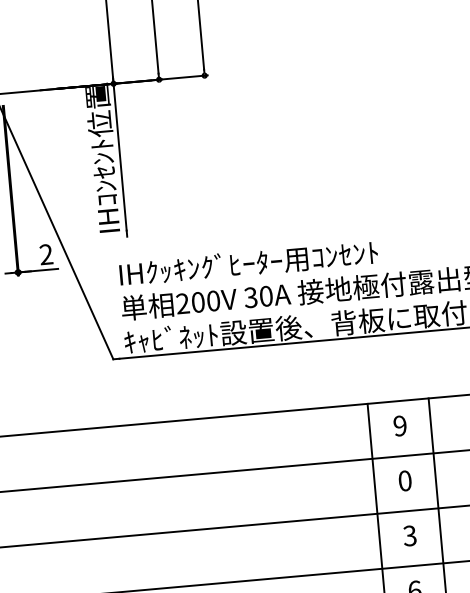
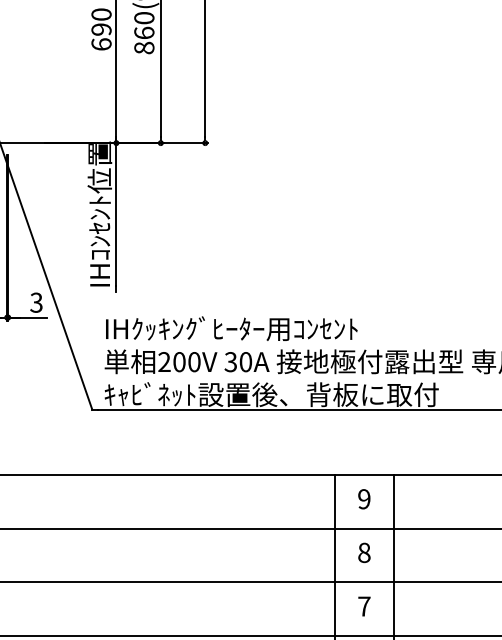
text: (46, 254) -> (36, 302), 2 -> 3
text: (405, 480) -> (364, 552), 0 -> 8
text: (410, 535) -> (364, 606), 3 -> 7

